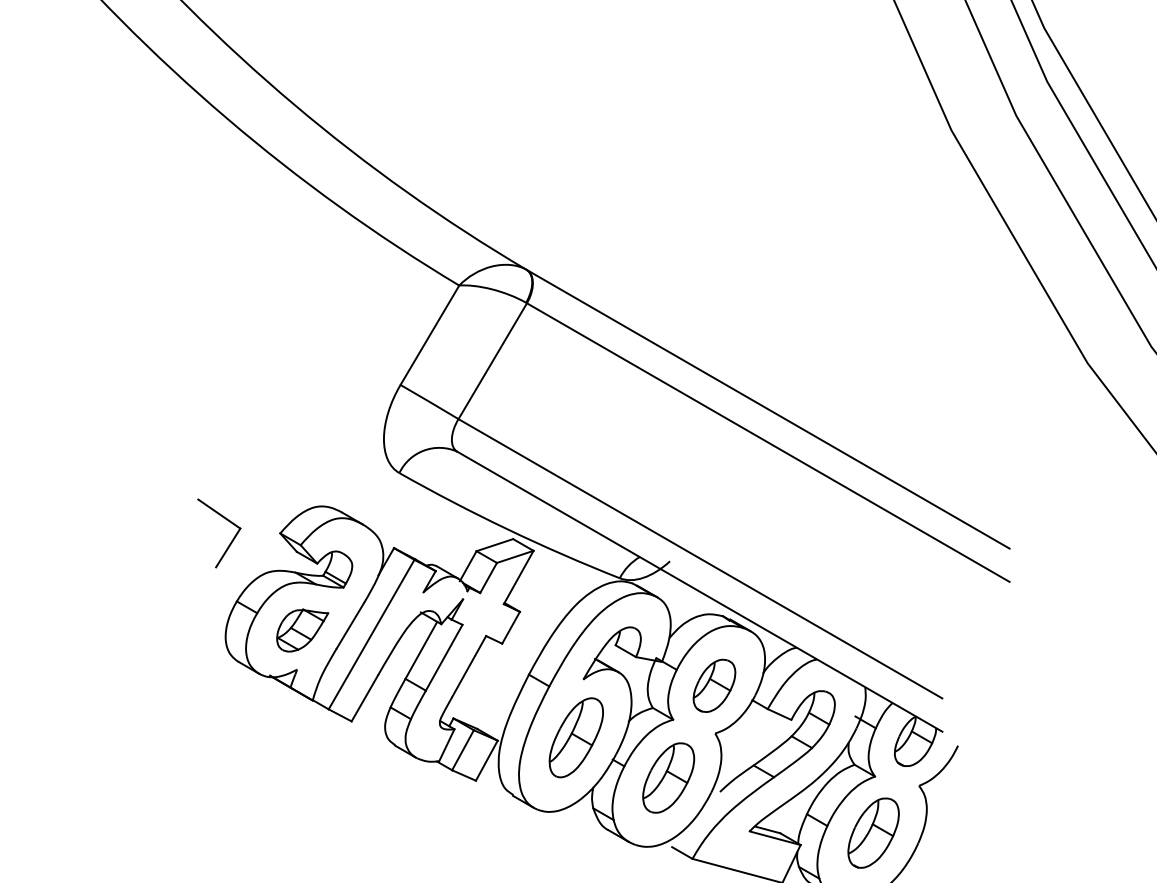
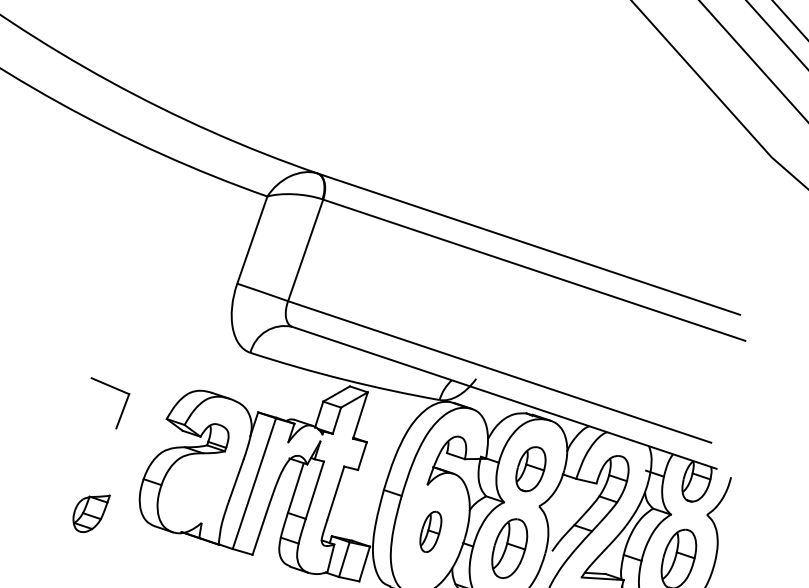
part: (231, 540) -> (124, 404), moved
part: (302, 630) -> (92, 513), moved
part: (575, 737) -> (430, 531), size x0.6

